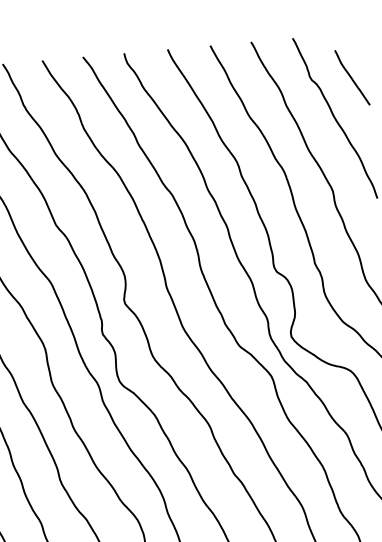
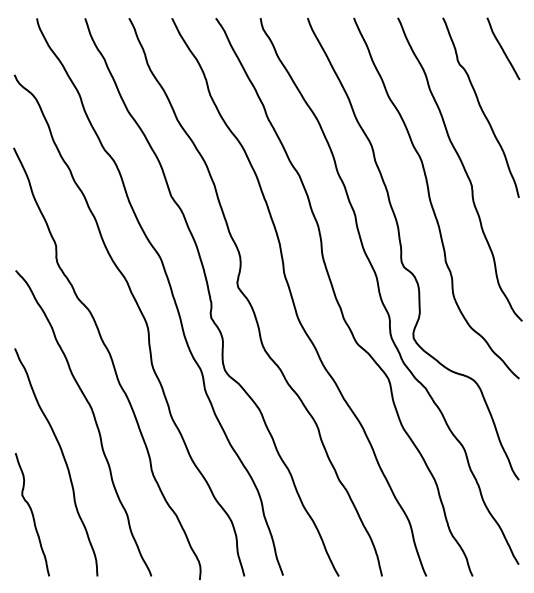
curve: (352, 77) -> (503, 48), moved

